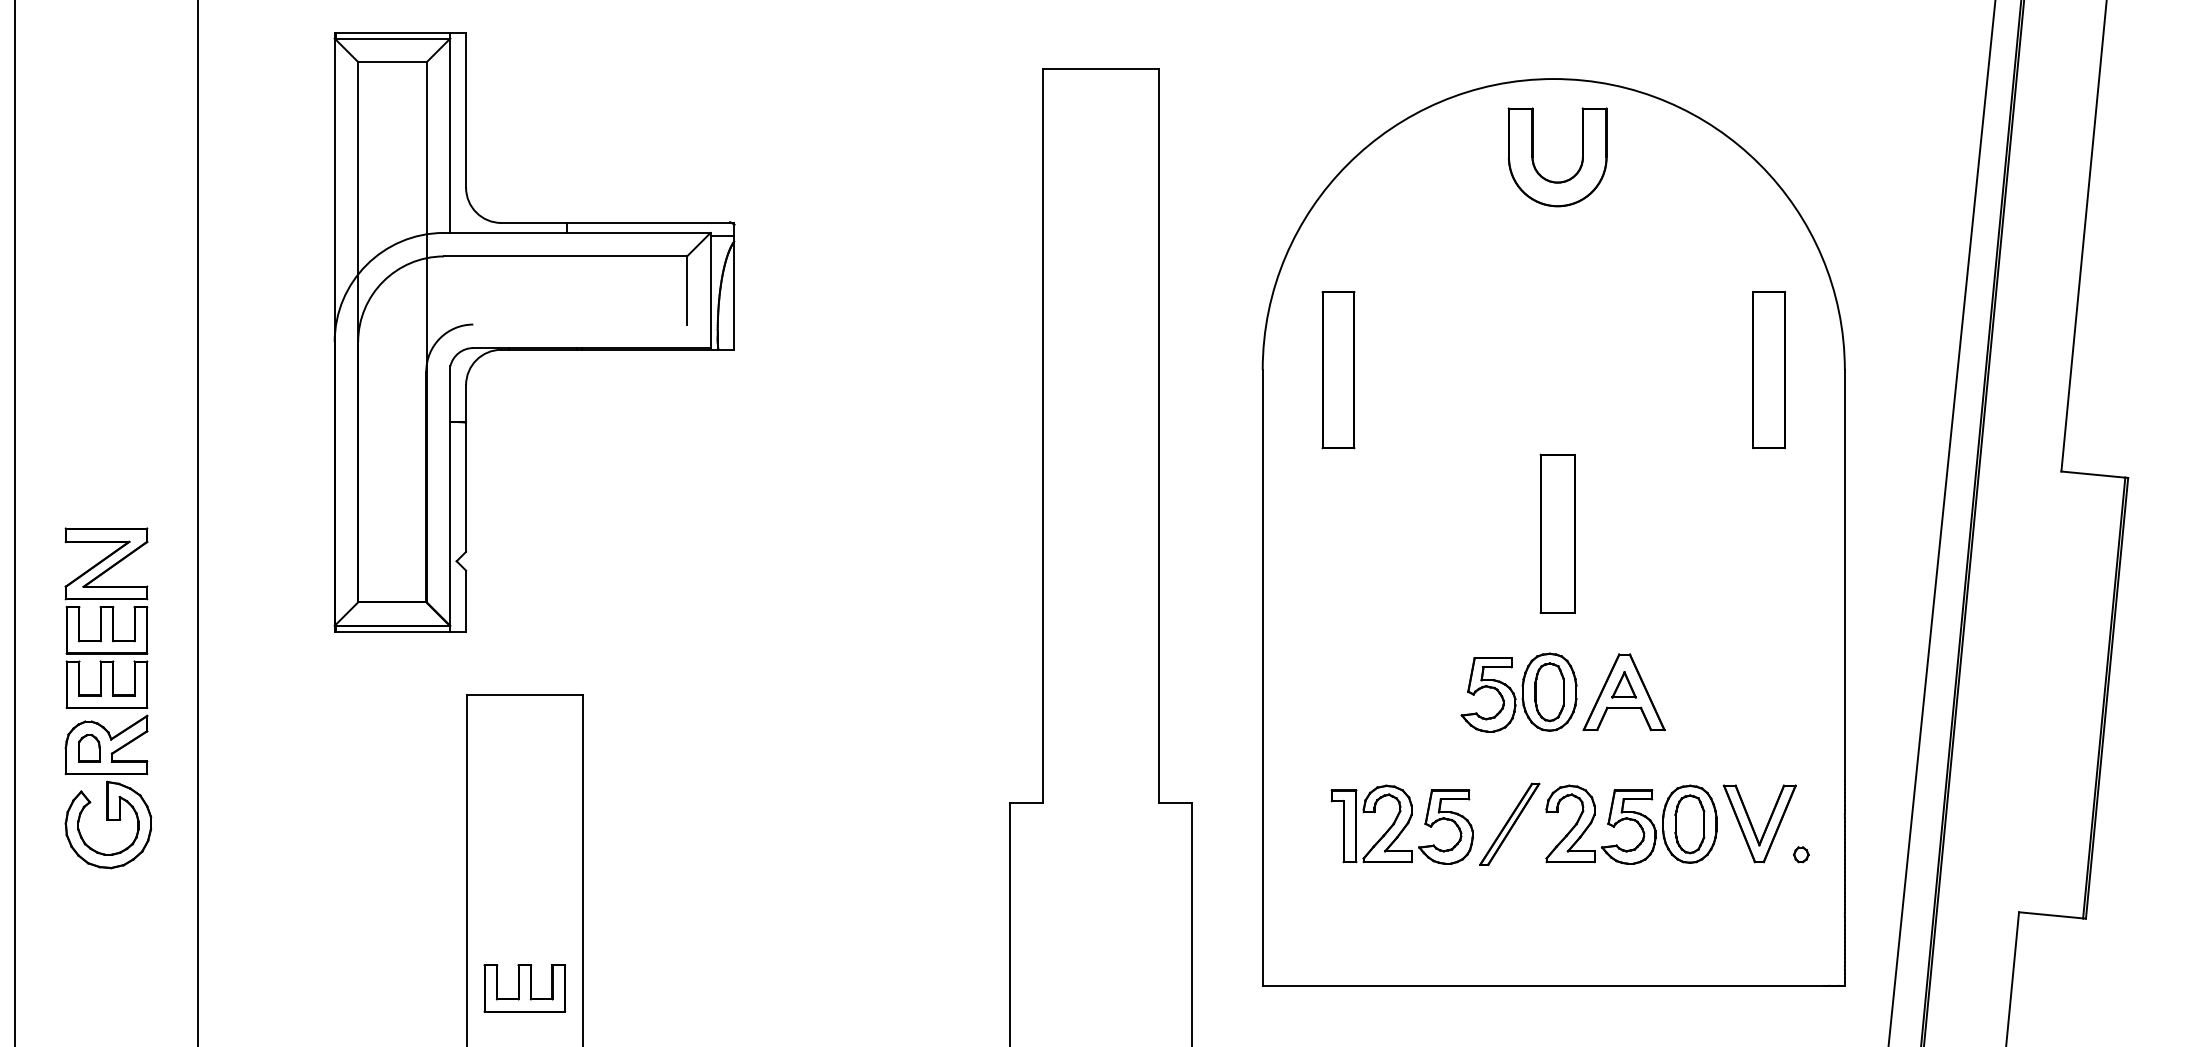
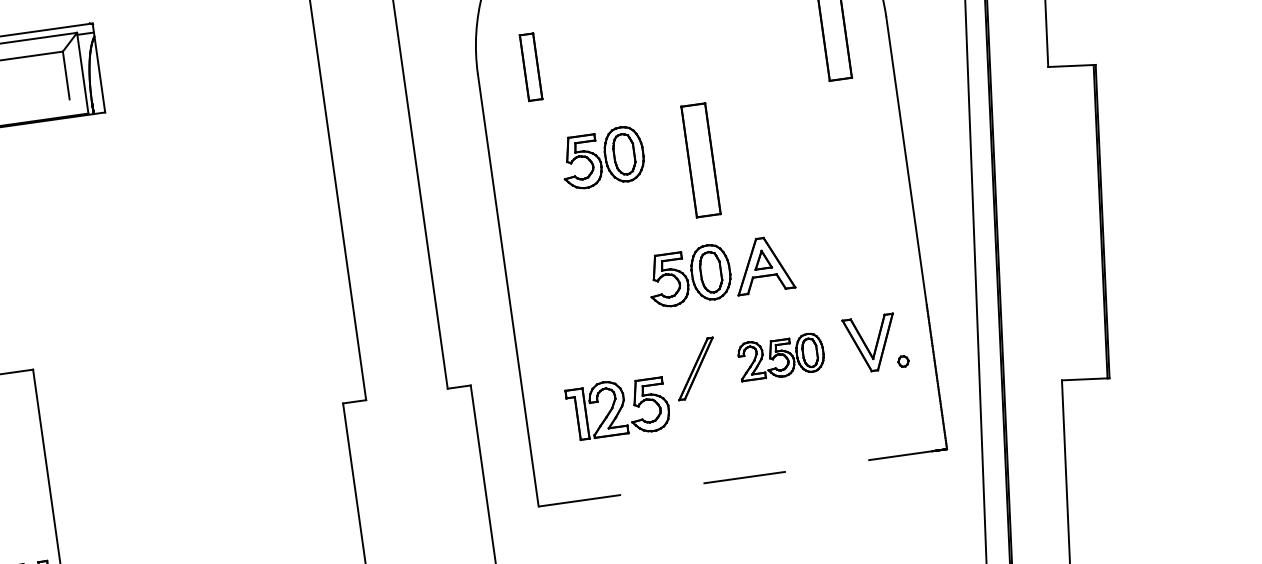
part: (1338, 370) -> (531, 67), size x0.6
part: (1420, 510) -> (602, 157), added
part: (1401, 824) -> (617, 407), moved
part: (1631, 824) -> (781, 357), size x0.7
line: (1543, 985) -> (735, 478), solid -> dashed

